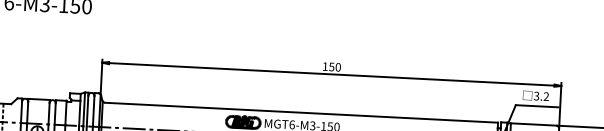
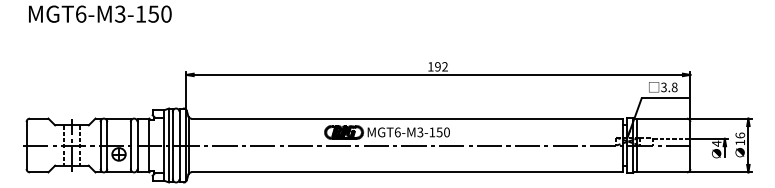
text: (335, 66) -> (441, 66), 150 -> 192
text: (546, 96) -> (674, 87), 3.2 -> 3.8

